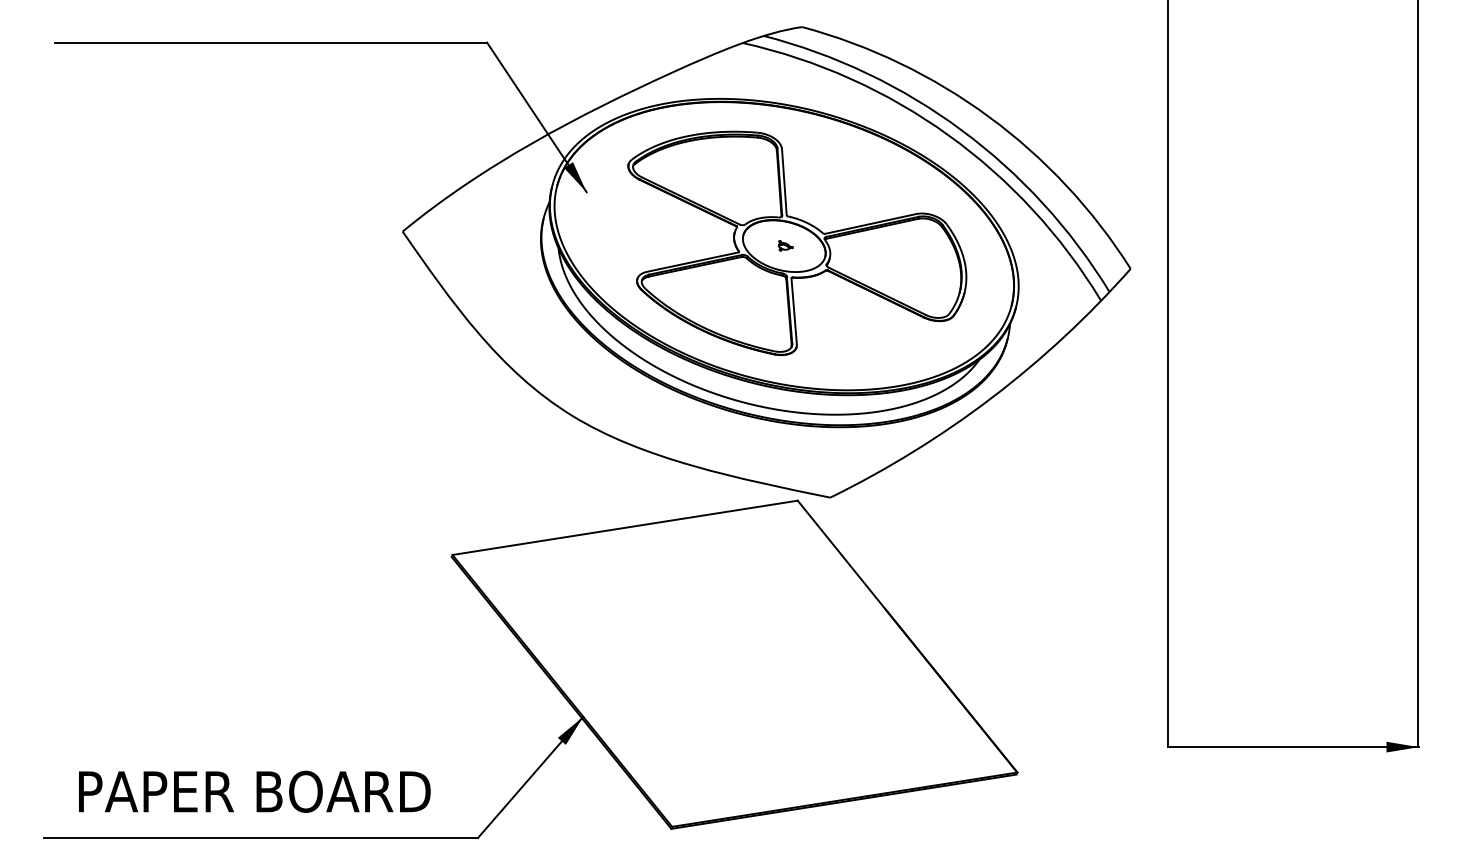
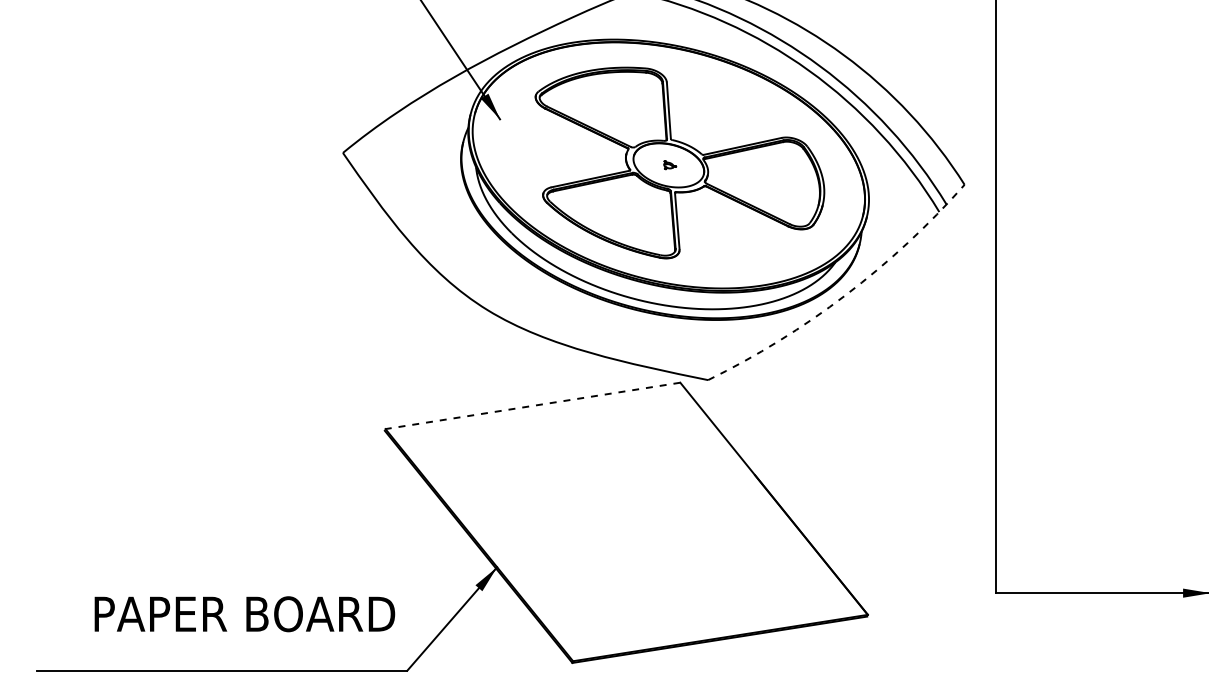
arc: (991, 397) -> (845, 294), solid -> dashed
line: (625, 527) -> (533, 405), solid -> dashed
text: (254, 791) -> (244, 613), moved

